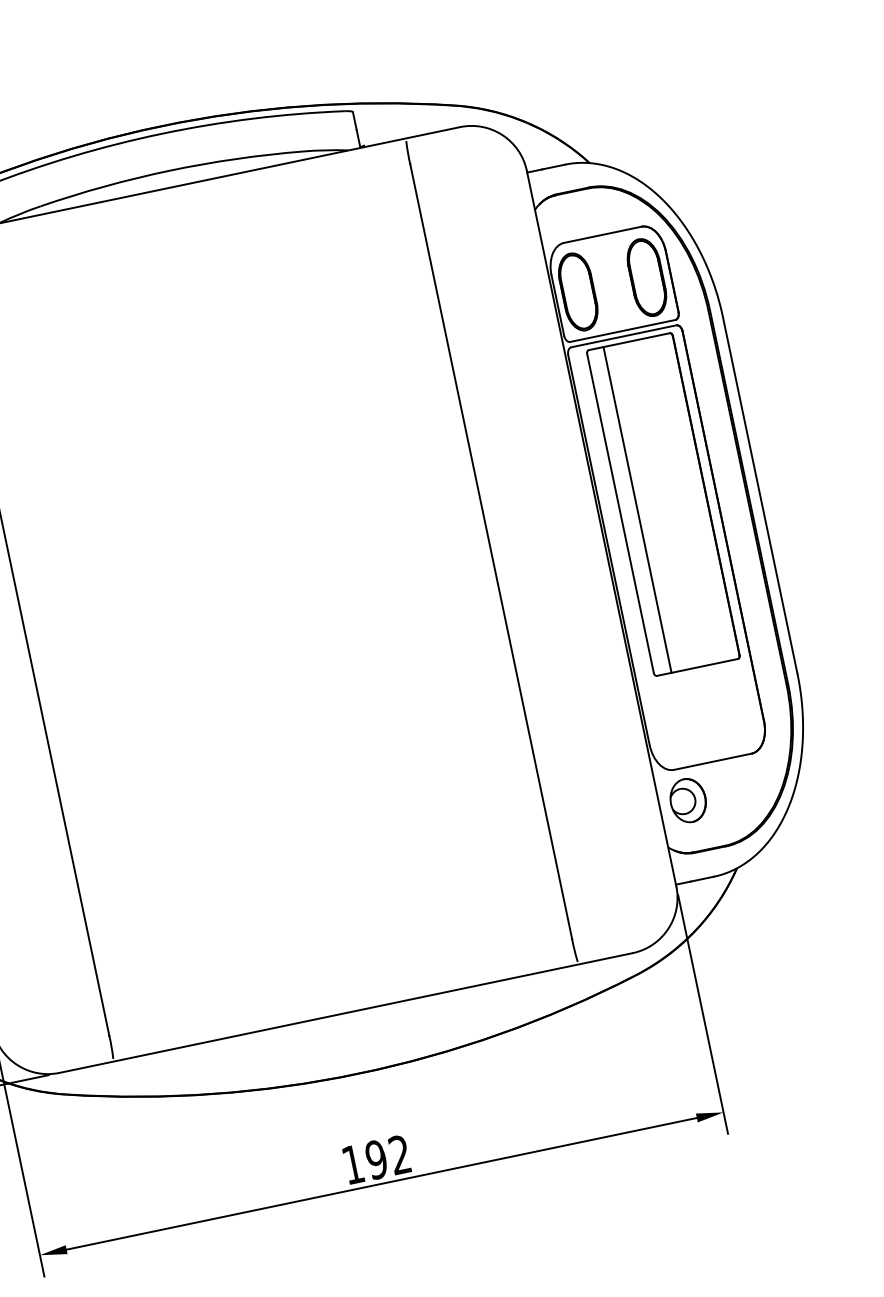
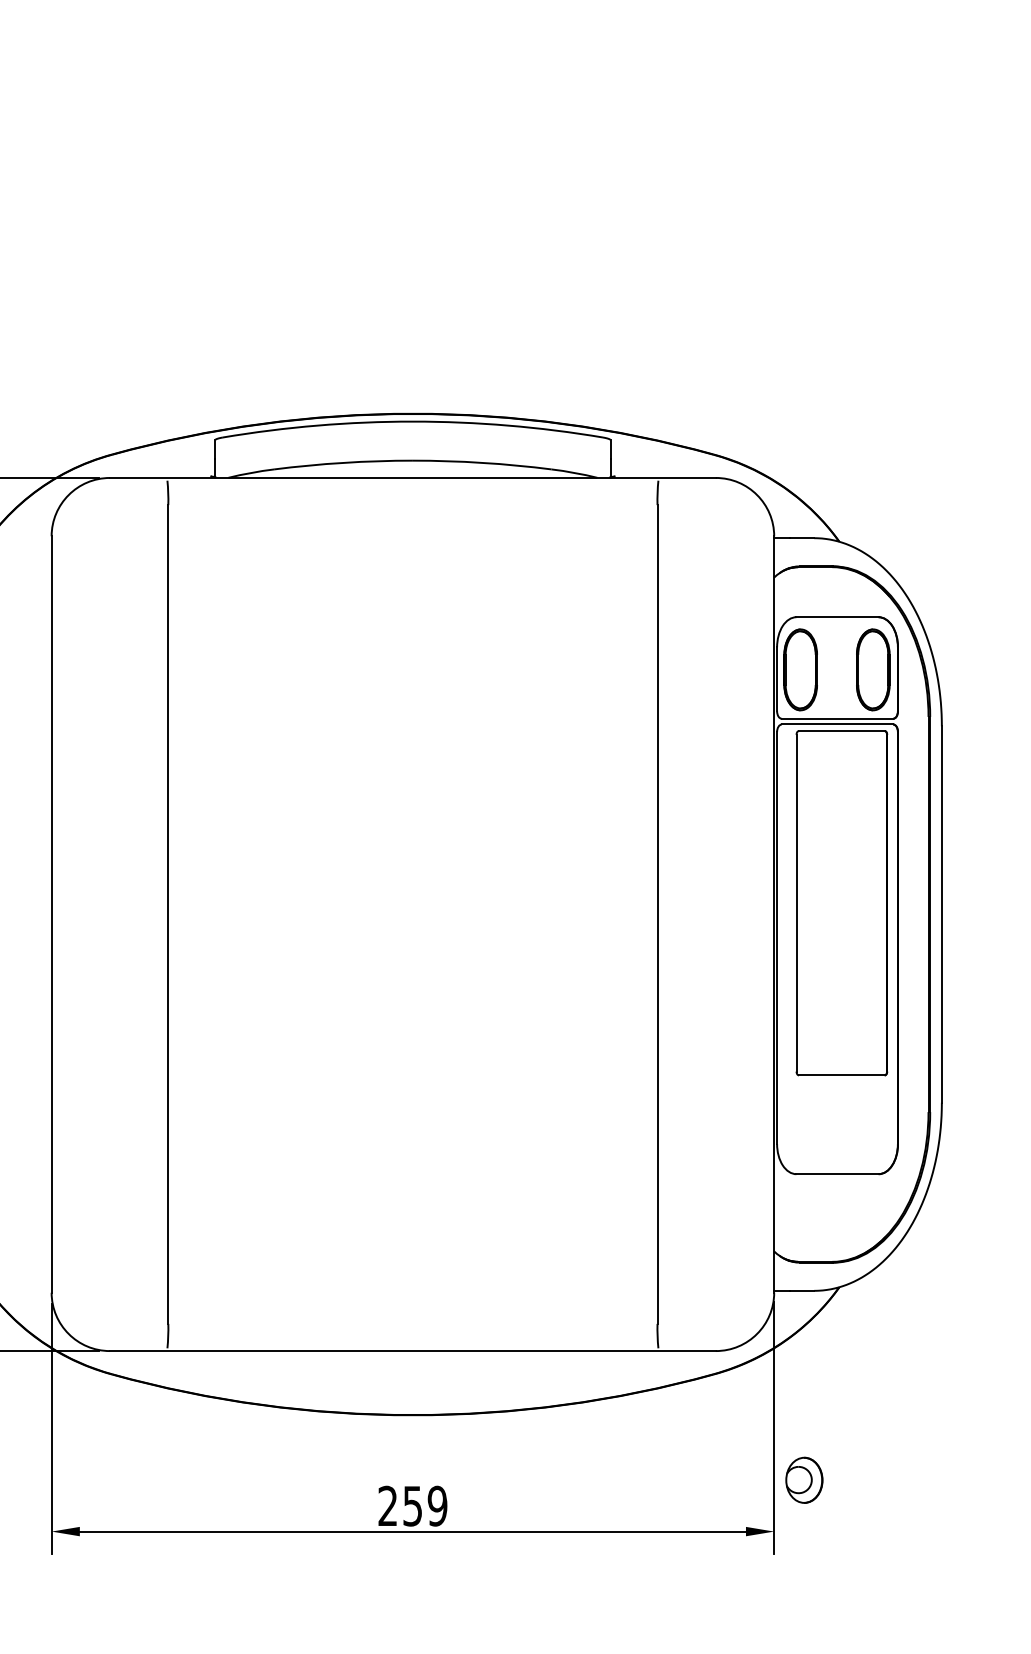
line: (637, 510) -> (814, 903), removed
part: (688, 799) -> (804, 1479), moved
text: (376, 1159) -> (412, 1505), 192 -> 259

